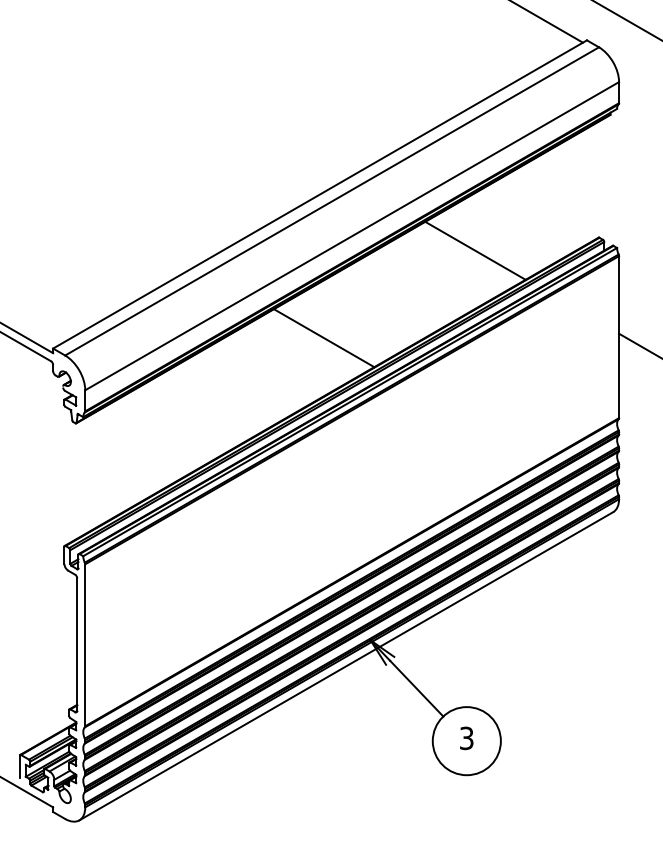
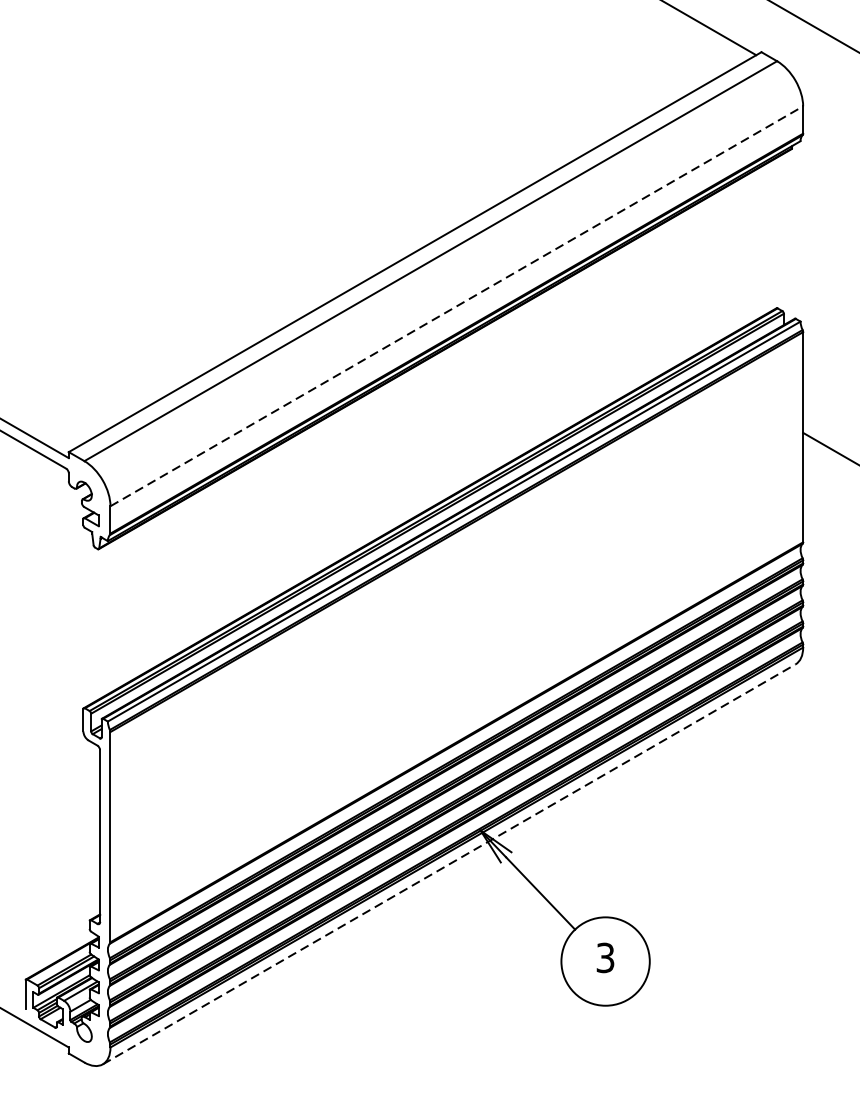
line: (352, 235) -> (457, 305), solid -> dashed
line: (475, 250) -> (616, 324), removed
line: (323, 338) -> (419, 439), removed
line: (346, 666) -> (449, 864), solid -> dashed

